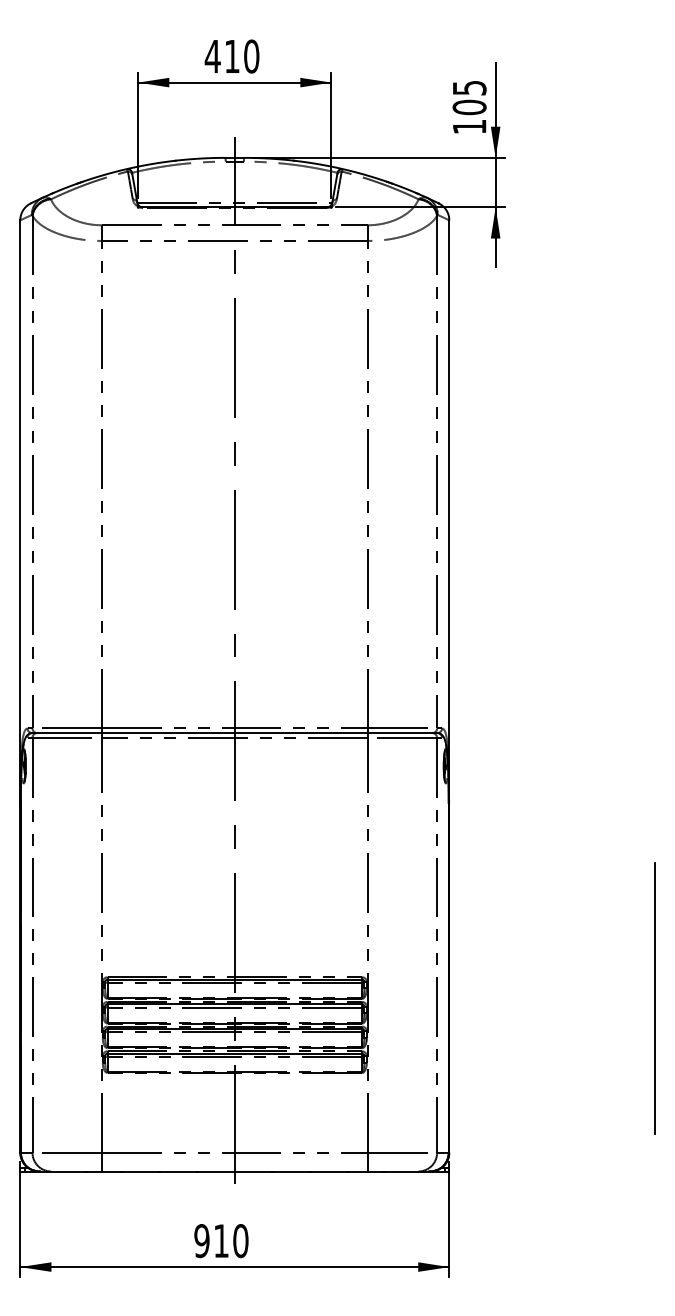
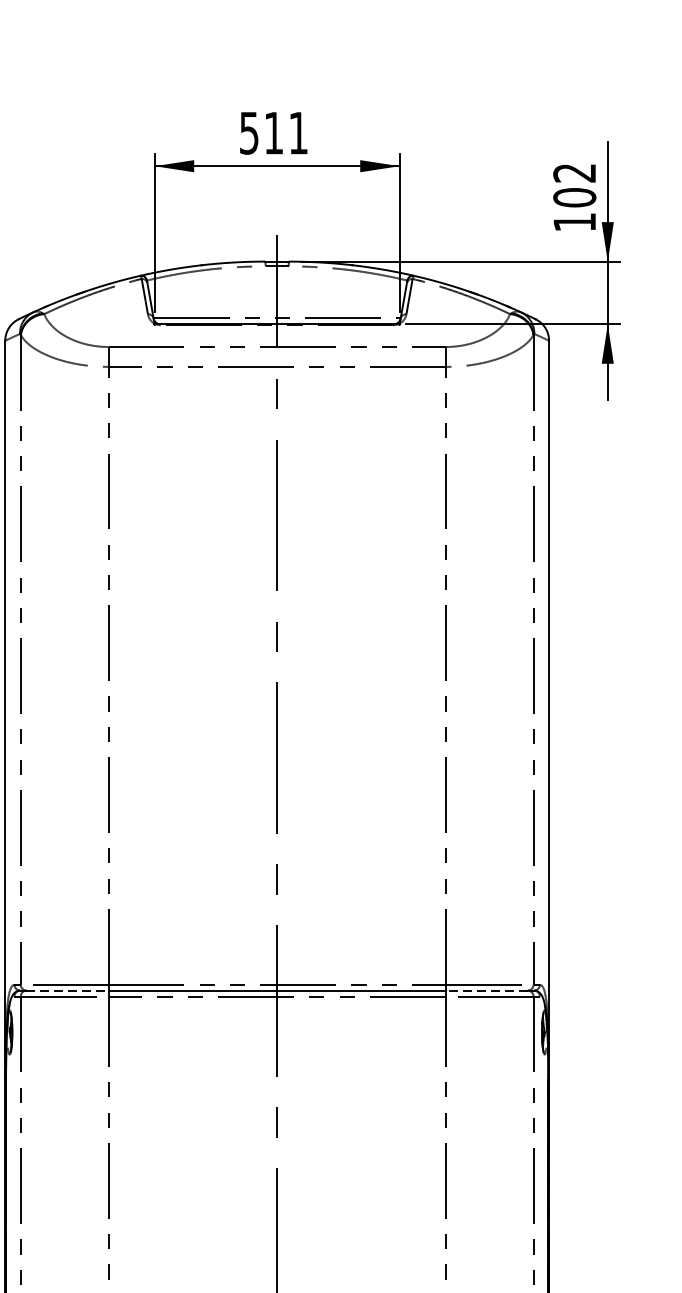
text: (231, 56) -> (272, 133), 410 -> 511
text: (469, 88) -> (574, 173), 105 -> 102
line: (69, 733) -> (67, 991), solid -> dashed
line: (399, 733) -> (485, 991), solid -> dashed

